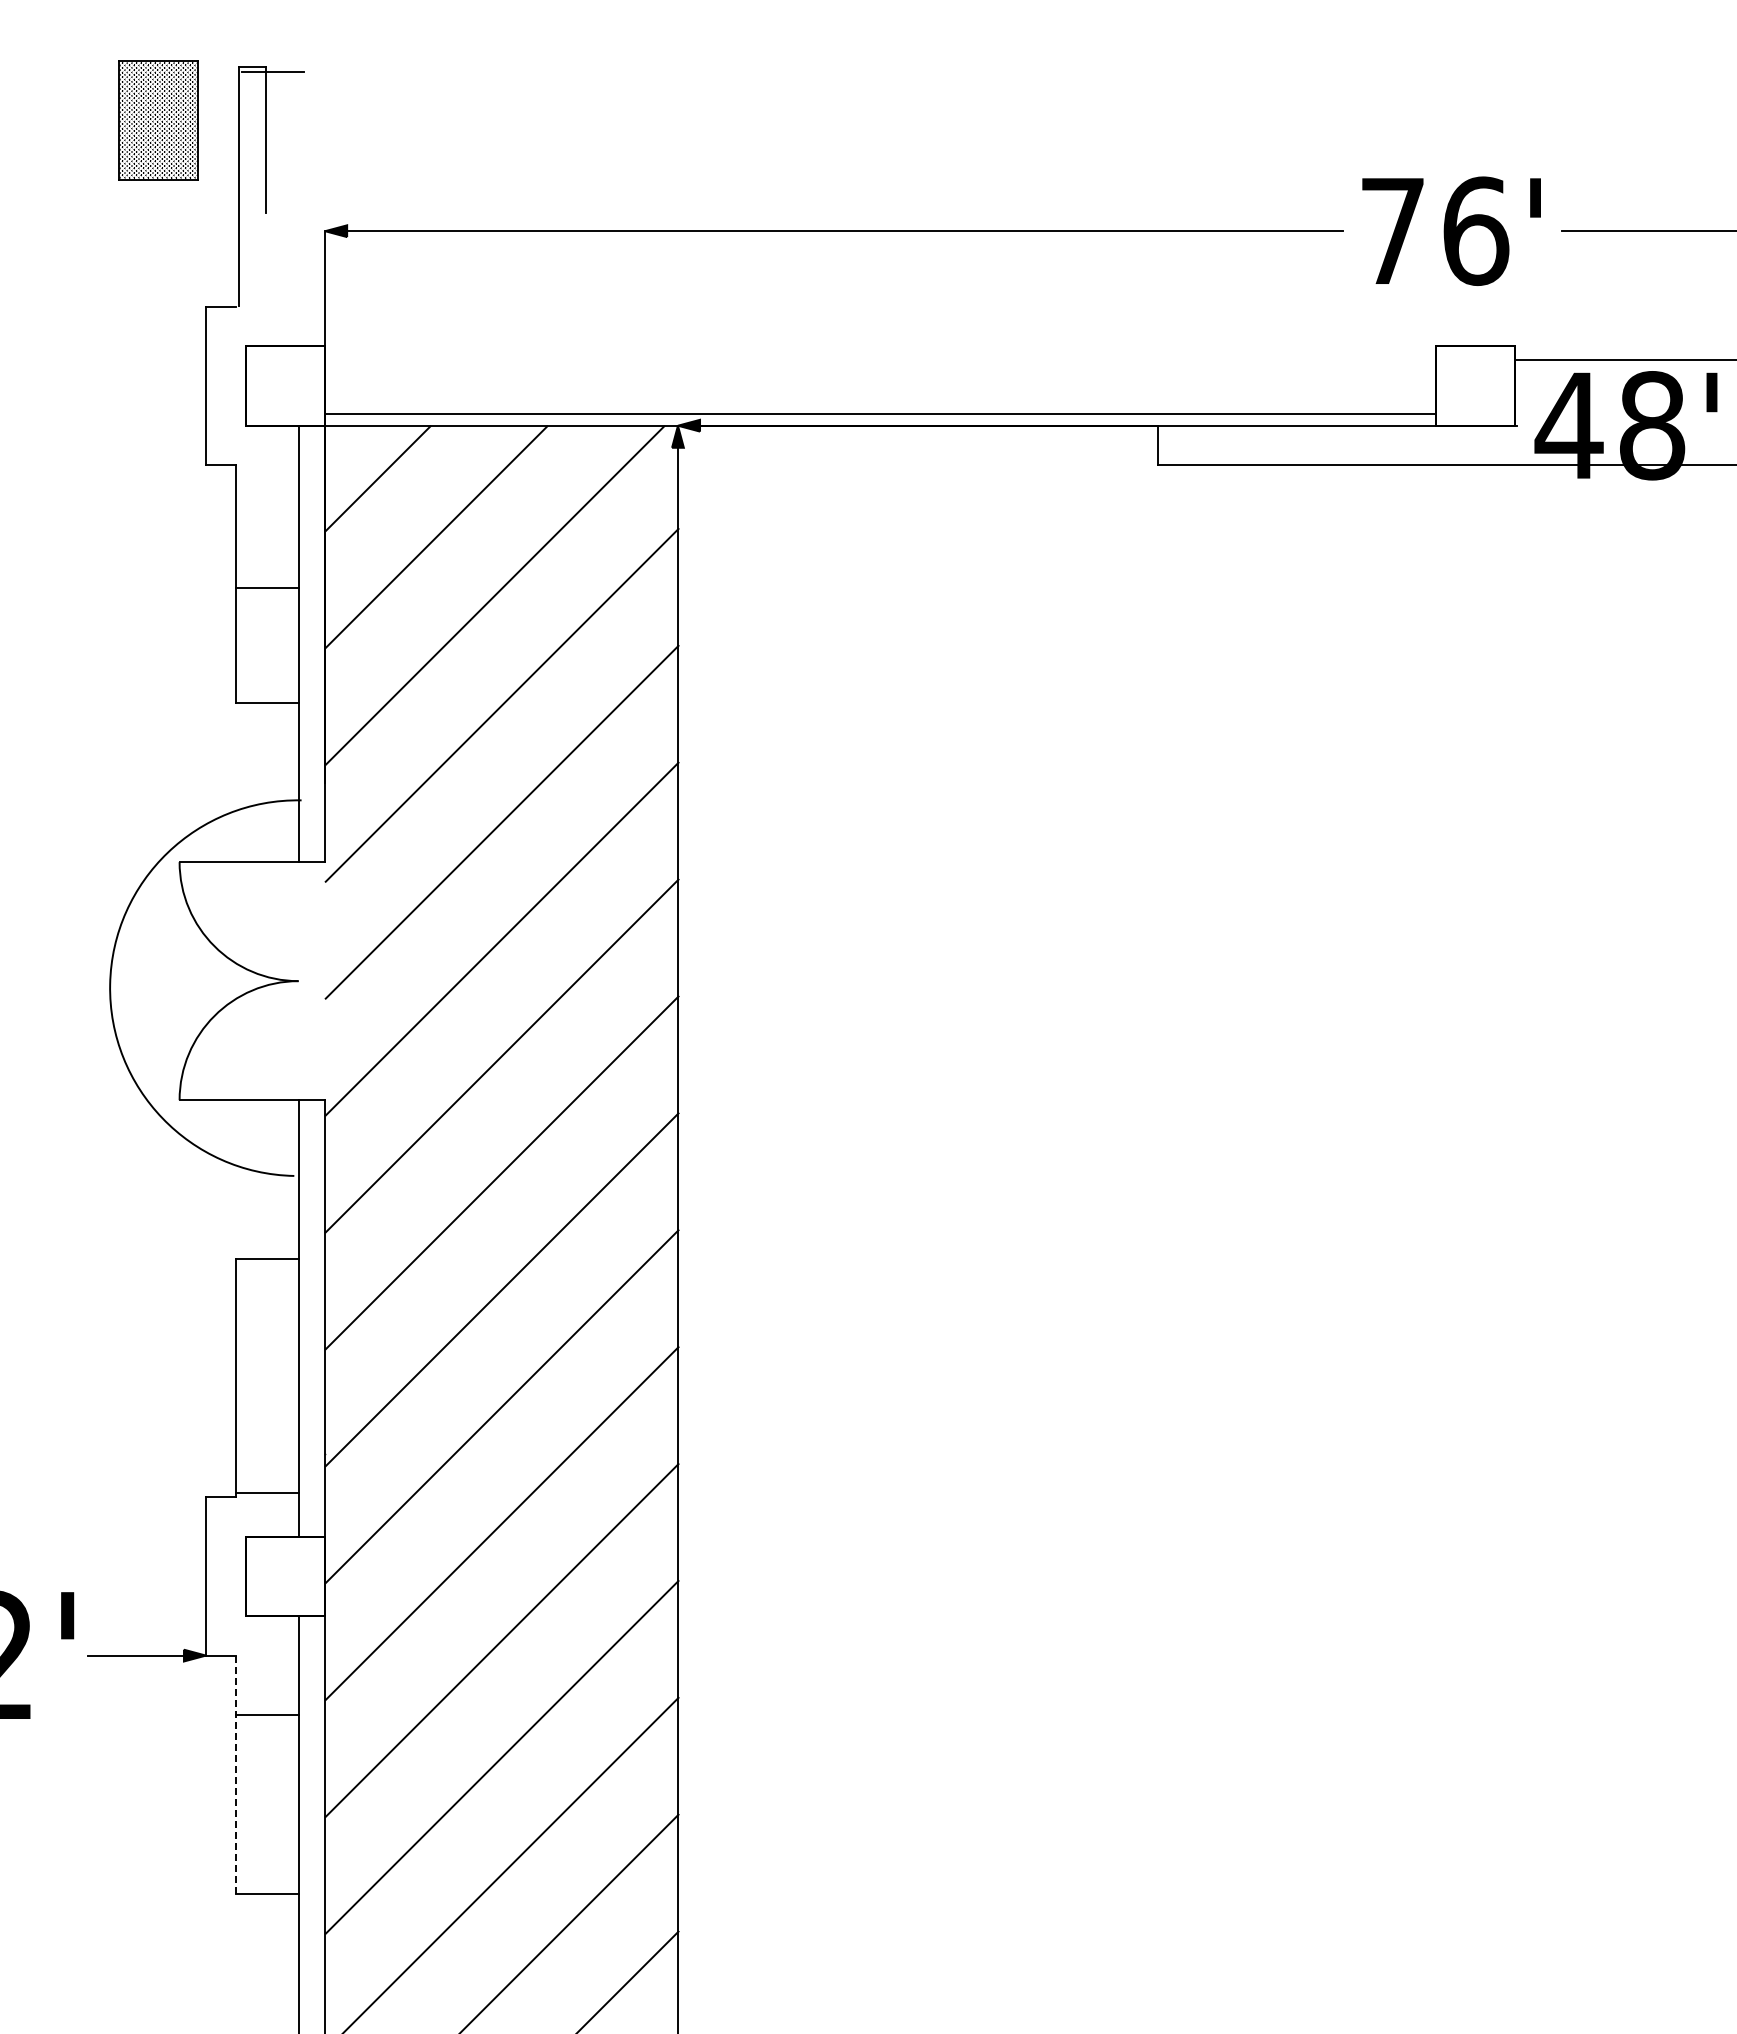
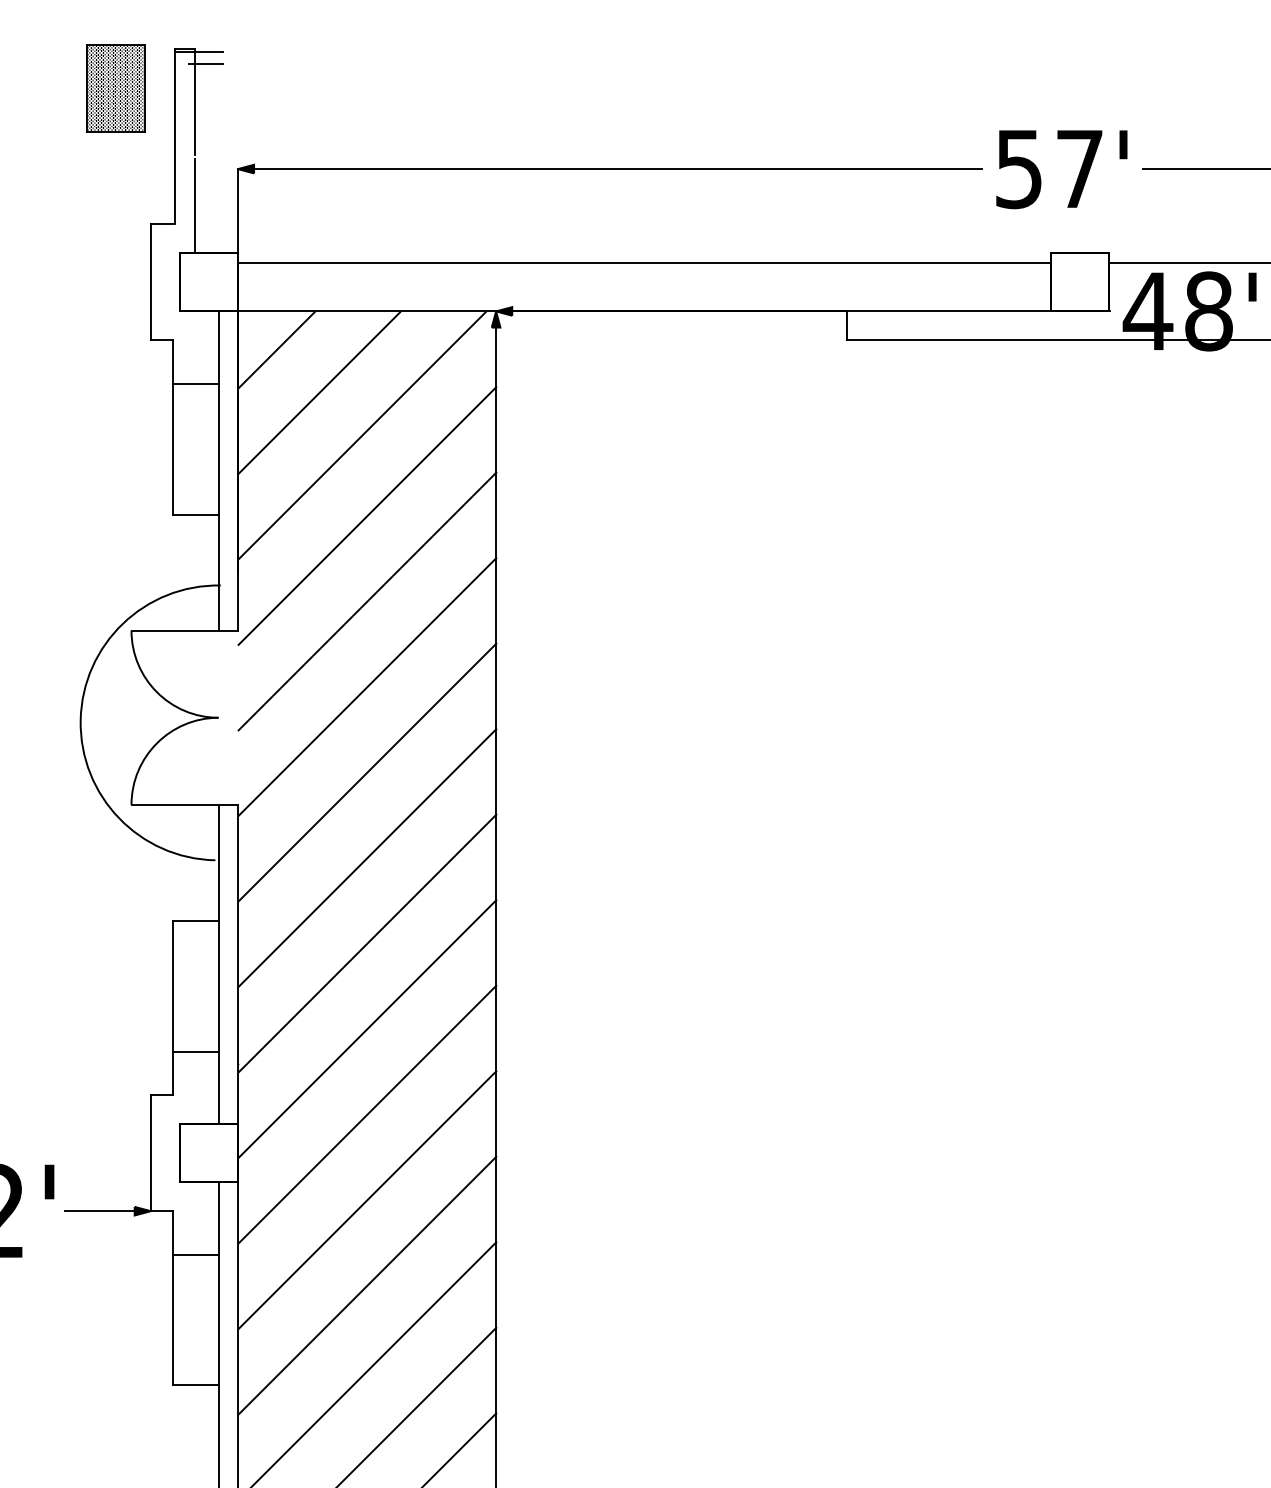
line: (281, 88) -> (206, 64), added
text: (1435, 231) -> (1050, 169), 76' -> 57'
line: (266, 280) -> (195, 205), added
line: (880, 413) -> (644, 262), moved
line: (266, 587) -> (195, 383), moved
line: (266, 1493) -> (195, 1051), moved
line: (235, 1775) -> (172, 1298), dashed -> solid

